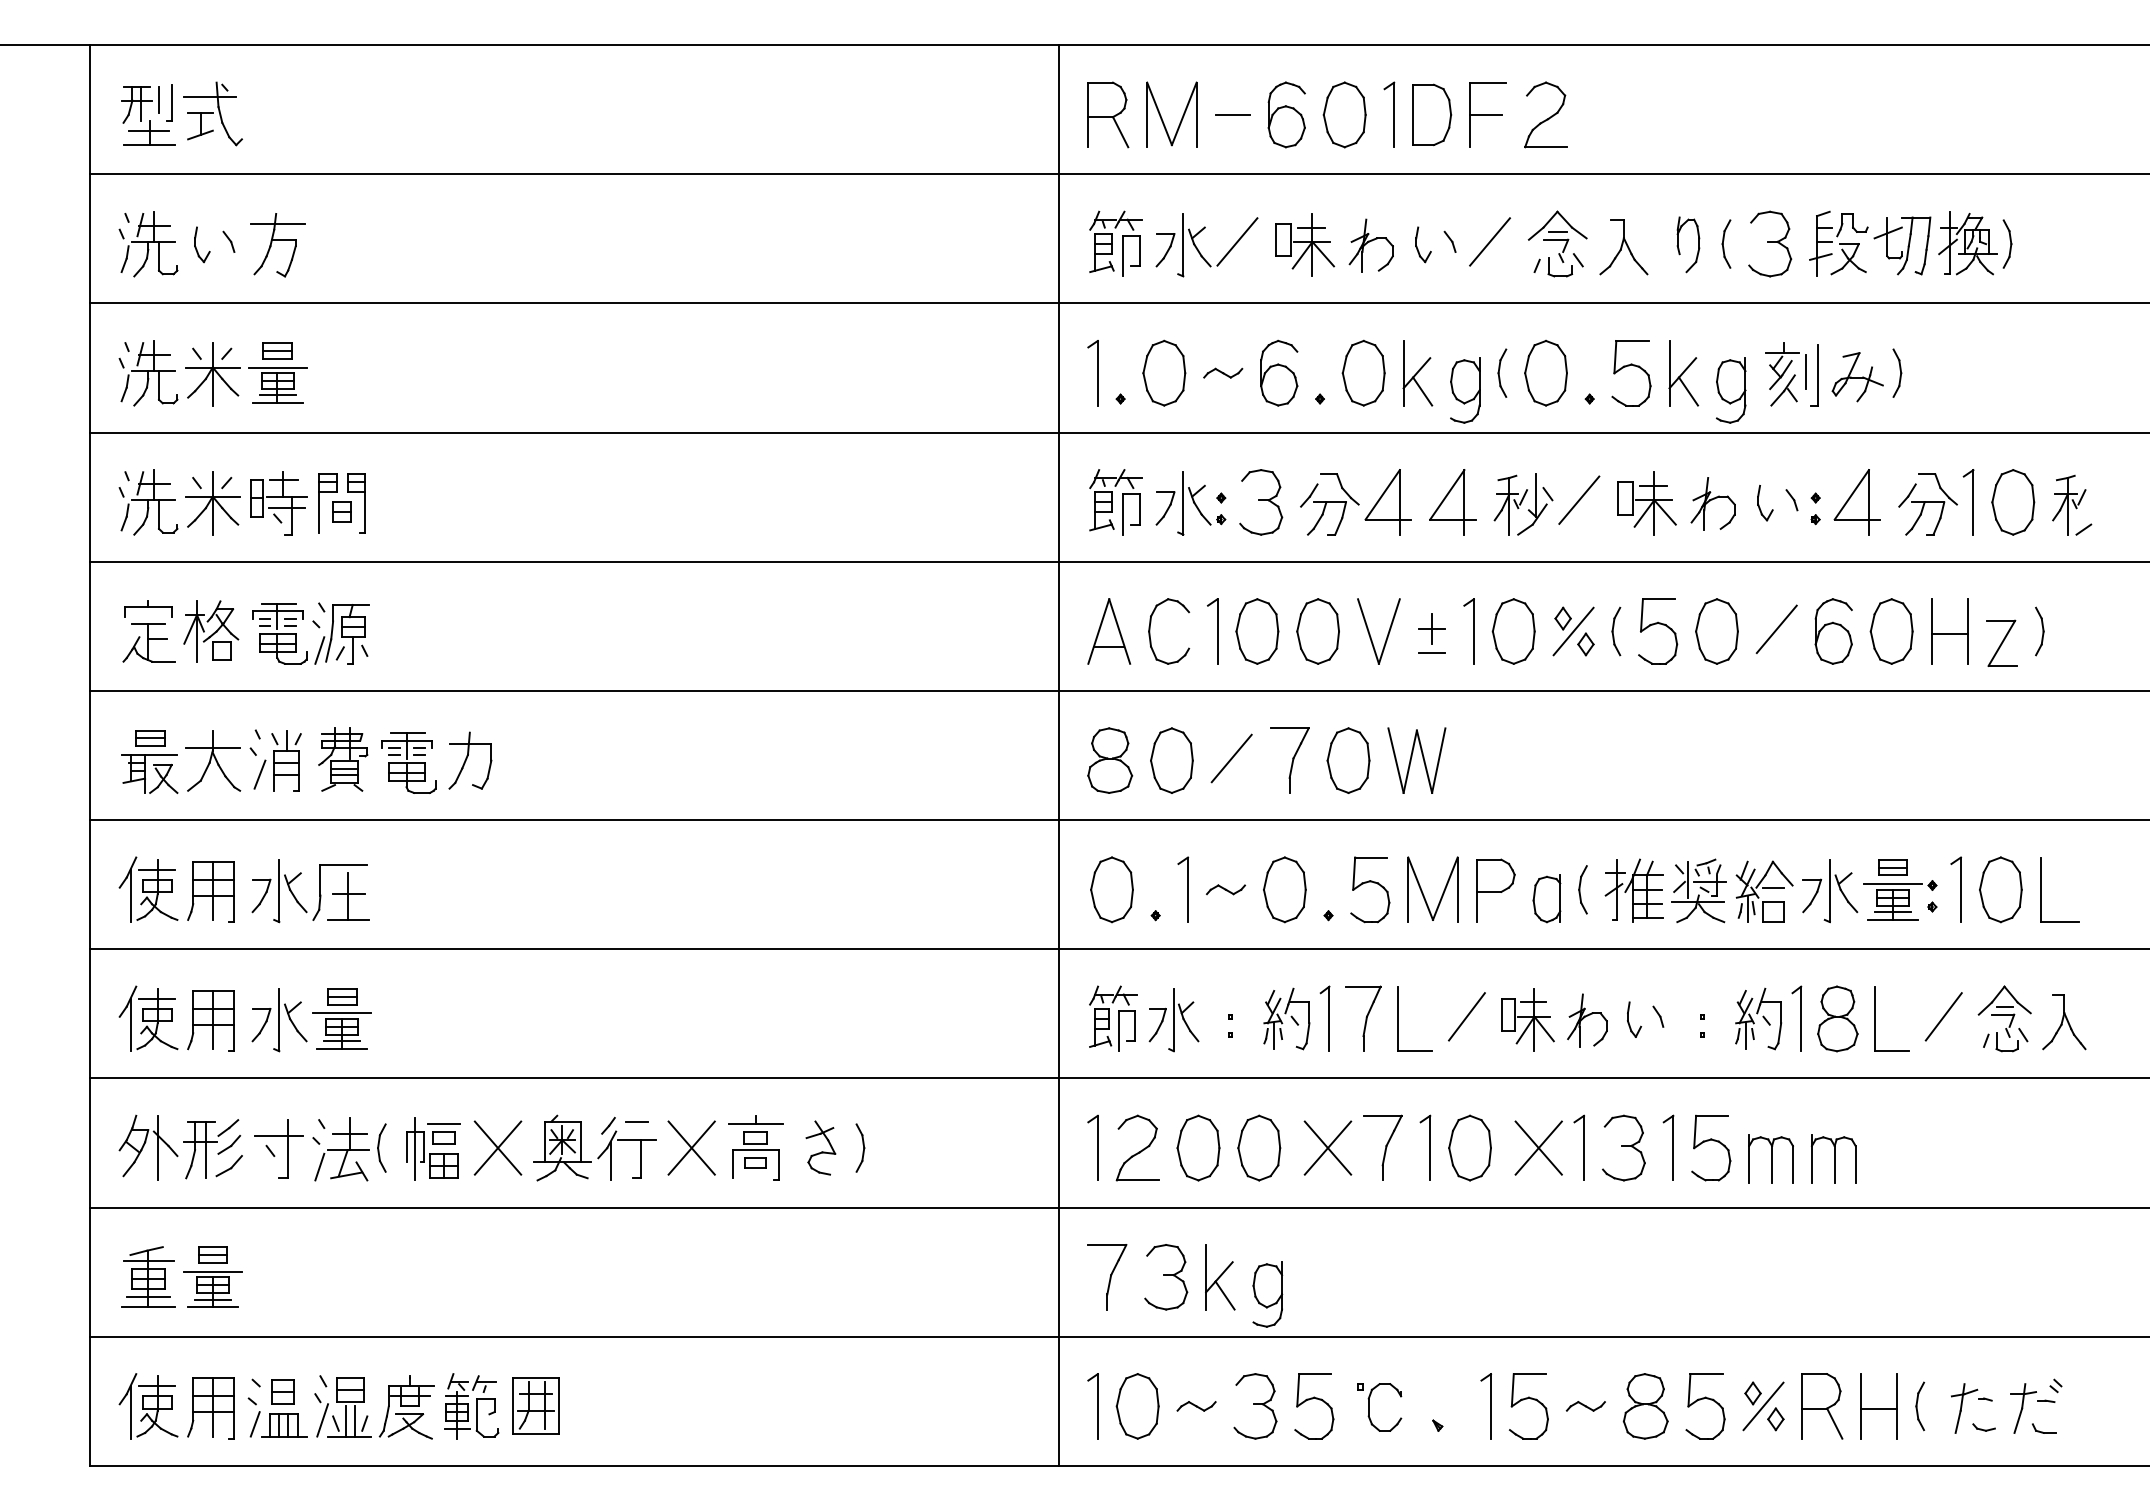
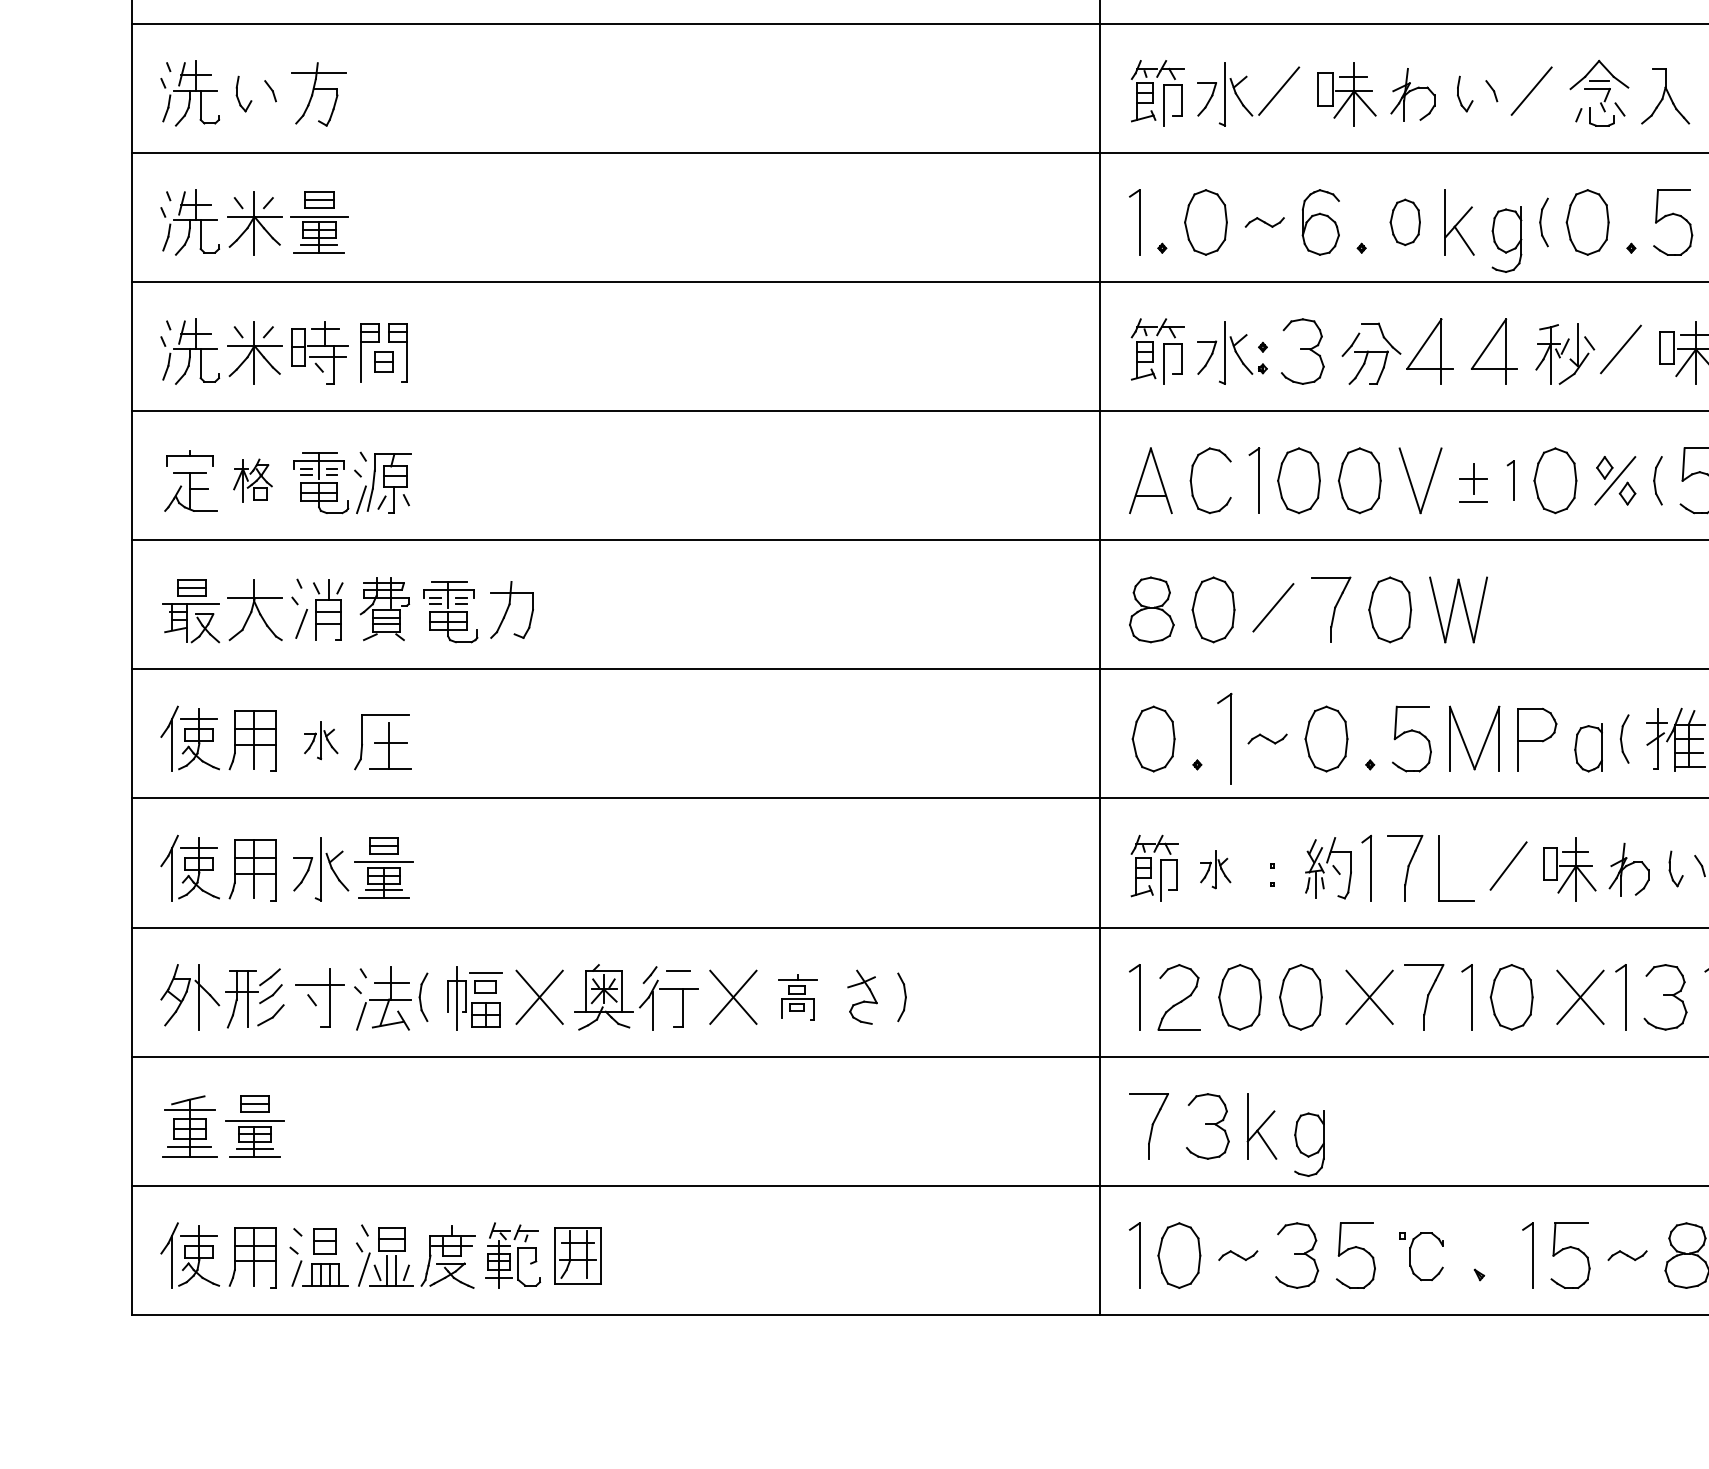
part: (1363, 372) -> (1405, 221), size x0.7
part: (211, 631) -> (253, 480), size x0.7
part: (1468, 631) -> (1510, 480), size x0.6
part: (1183, 889) -> (1225, 738), size x1.4
part: (279, 891) -> (321, 740), size x0.6
part: (1173, 1020) -> (1215, 869), size x0.6
part: (755, 1147) -> (797, 996), size x0.7

